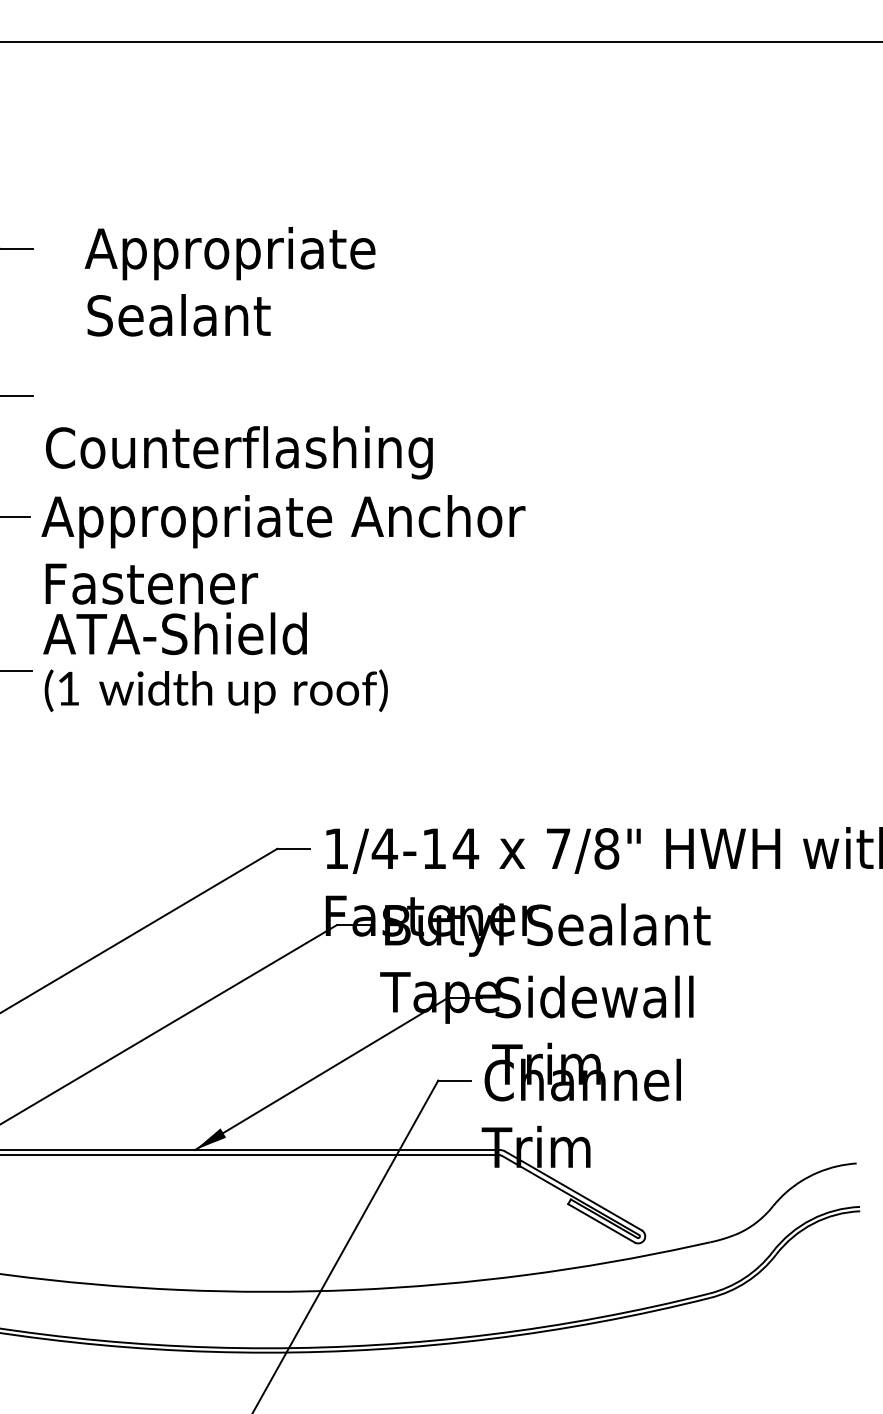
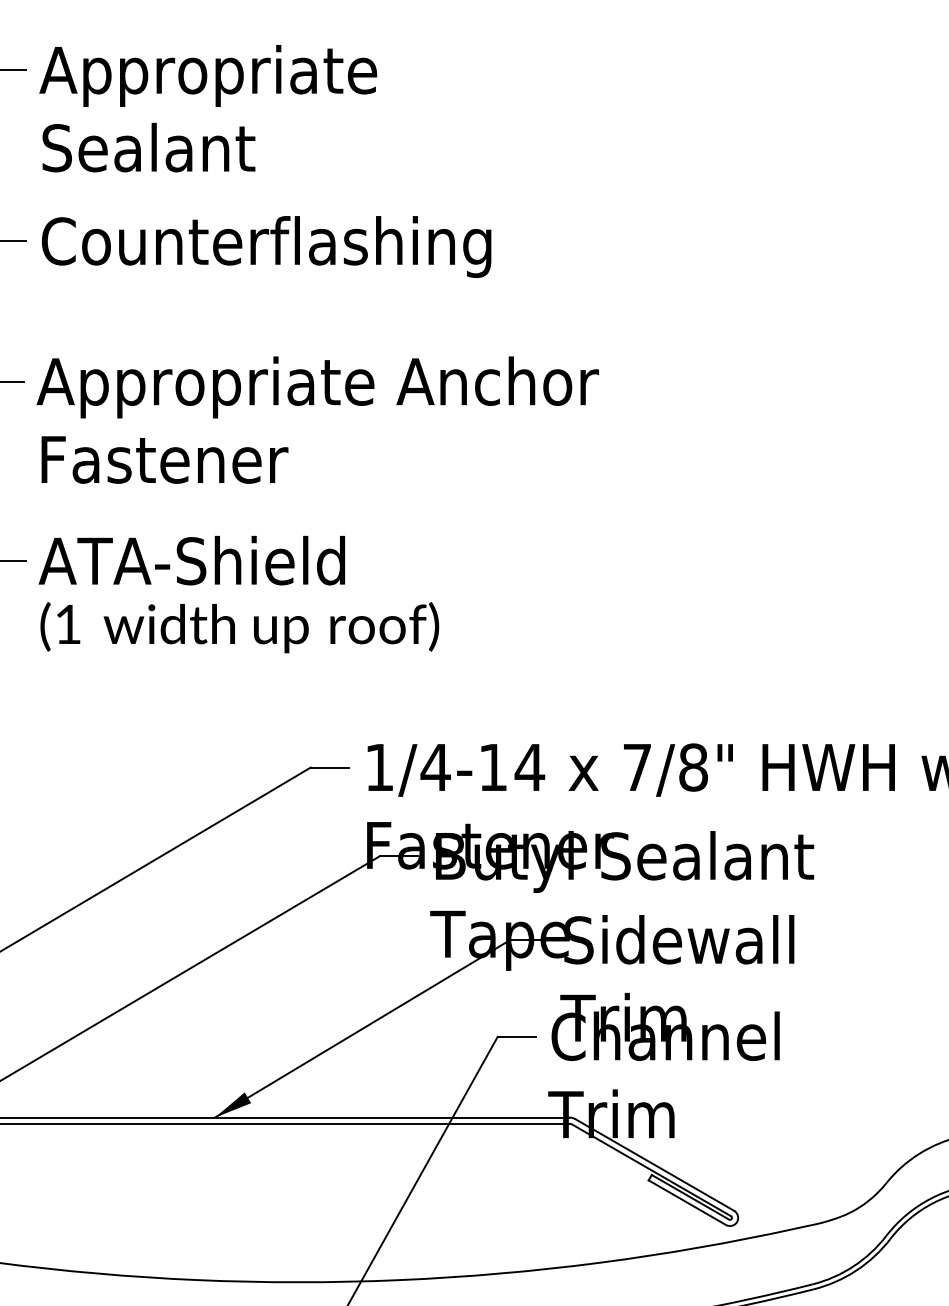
text: (229, 281) -> (207, 108), moved
text: (239, 452) -> (266, 246), moved
text: (215, 662) -> (238, 594), moved

